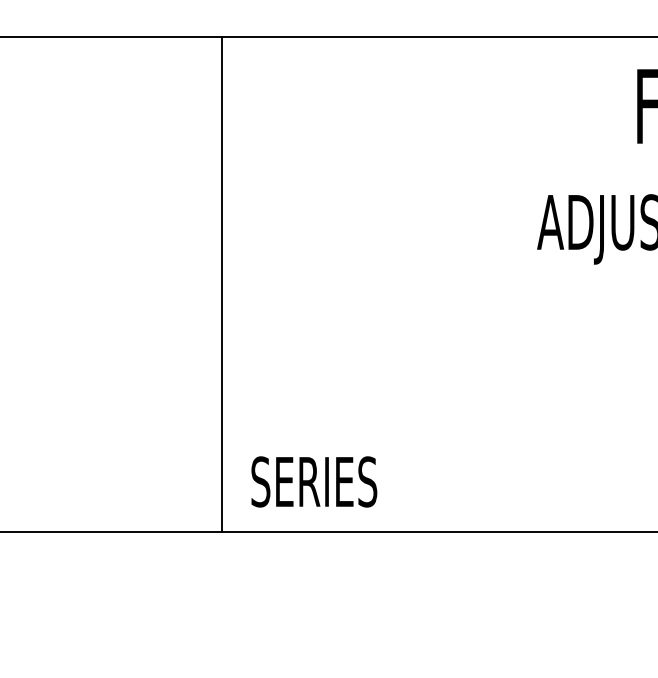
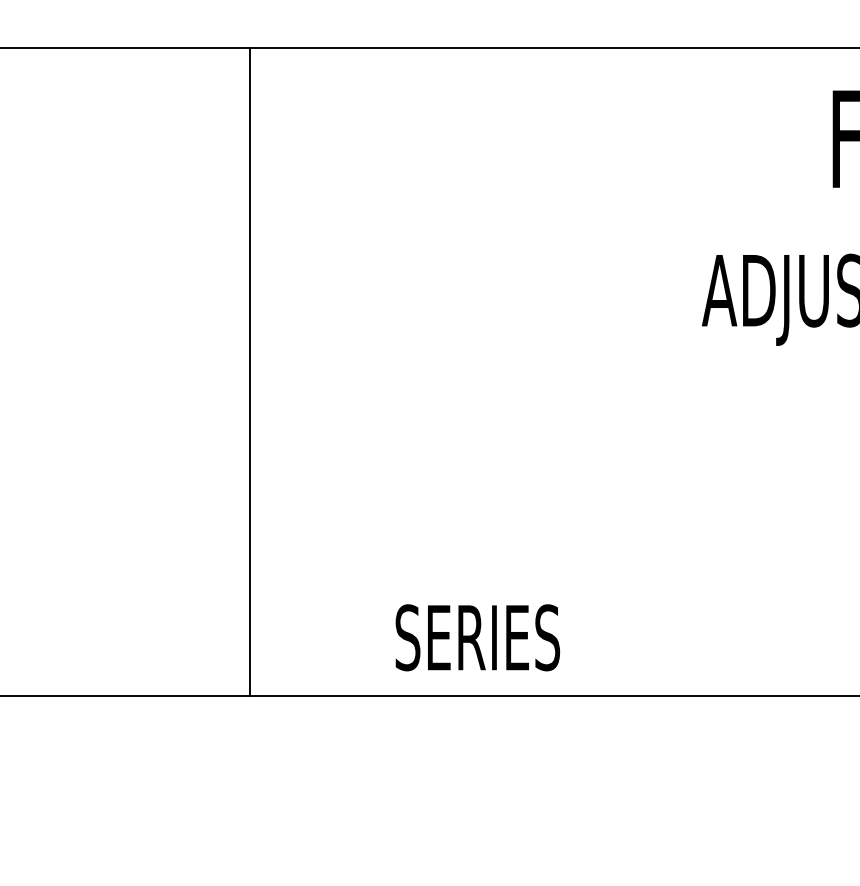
line: (222, 284) -> (250, 371), moved
text: (314, 481) -> (477, 637), moved

